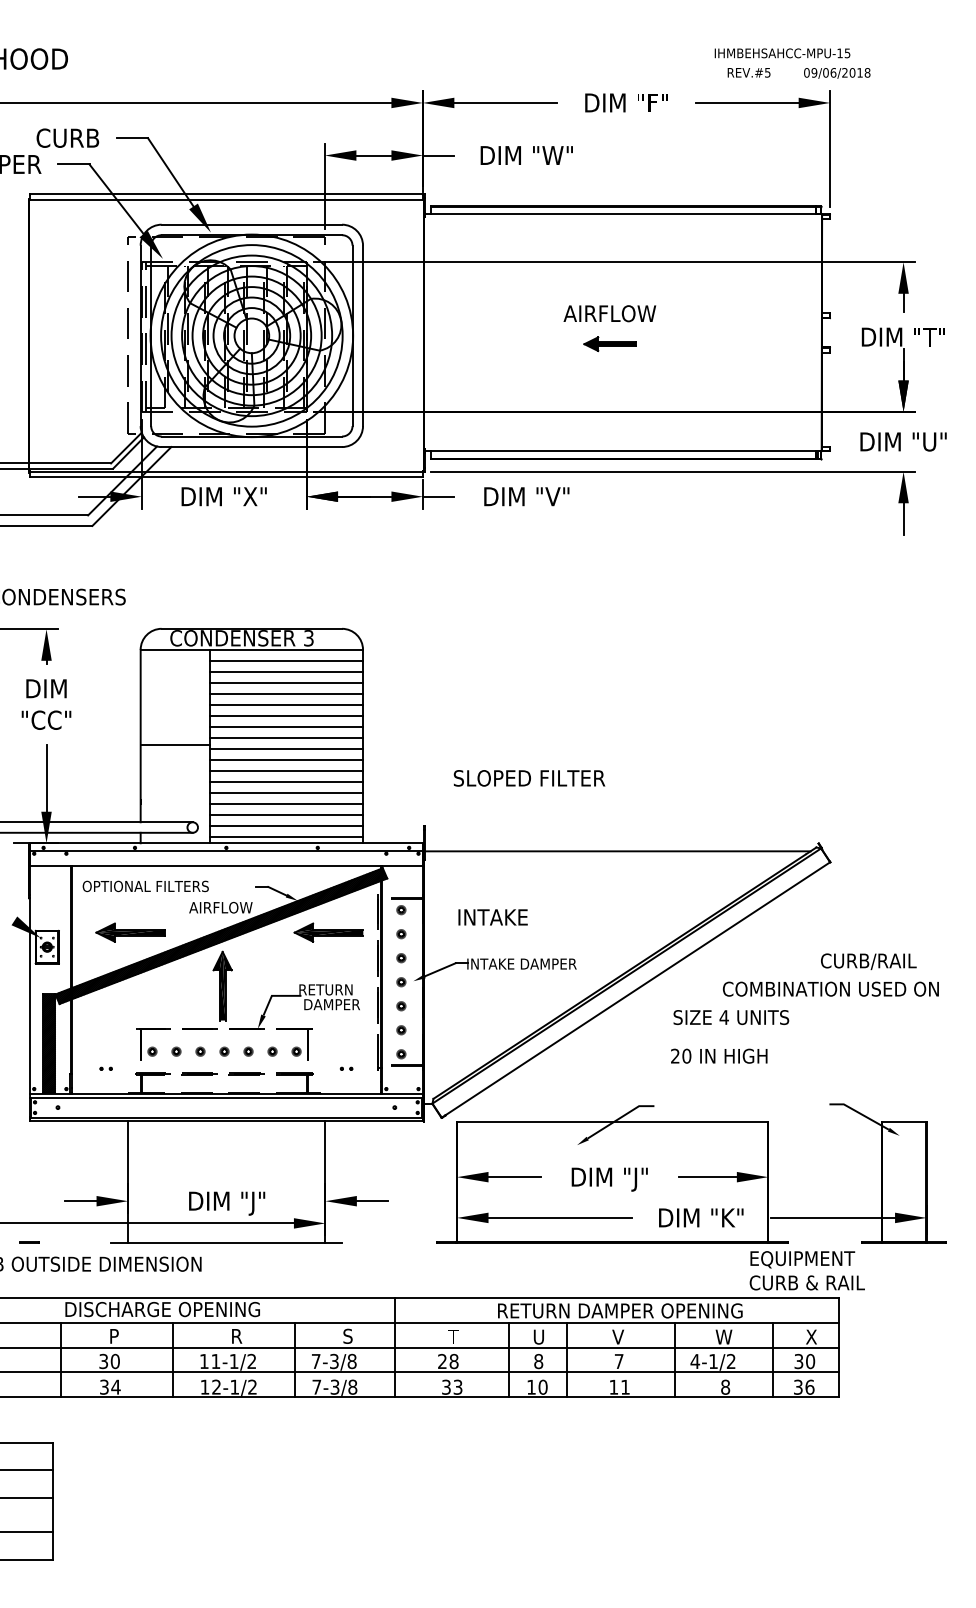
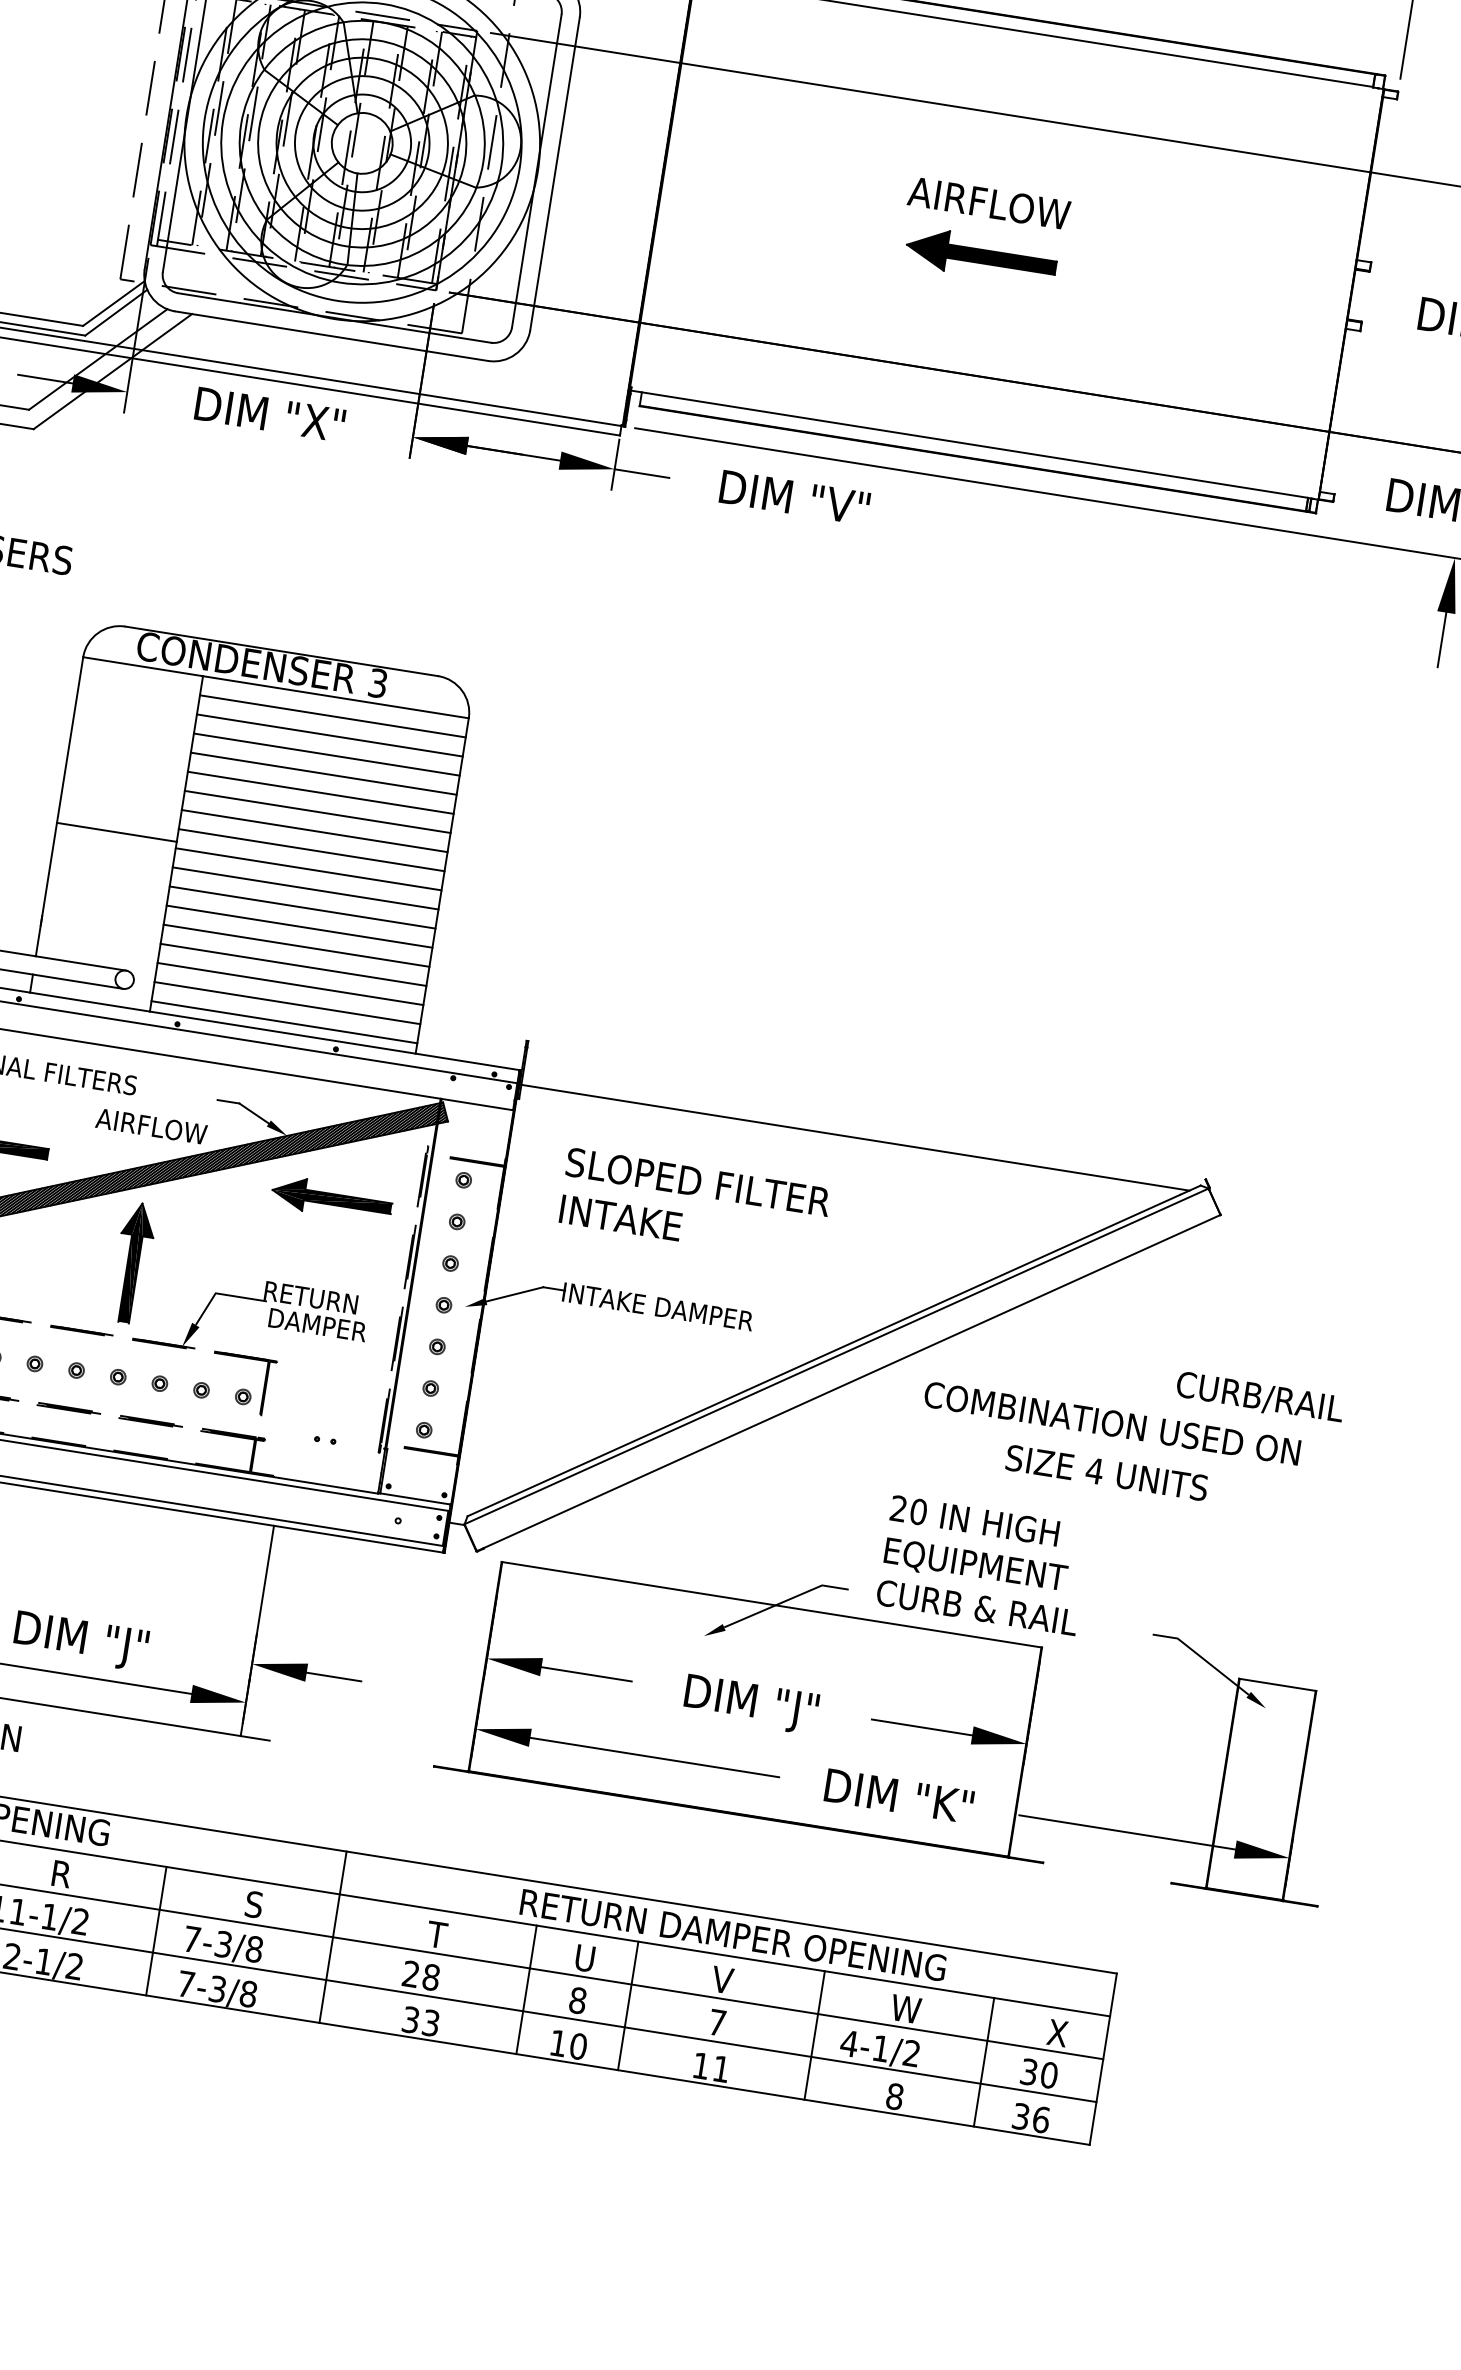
part: (609, 343) -> (980, 254), size x1.67
text: (529, 778) -> (698, 1182), moved
text: (830, 988) -> (1111, 1422), moved
text: (731, 1017) -> (1107, 1472), moved
text: (806, 1270) -> (979, 1586), moved

